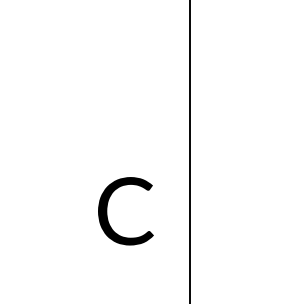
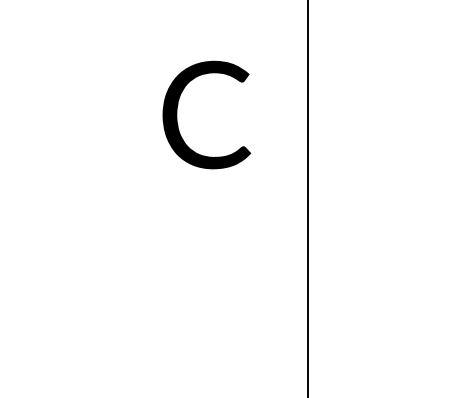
text: (125, 211) -> (206, 115), moved

